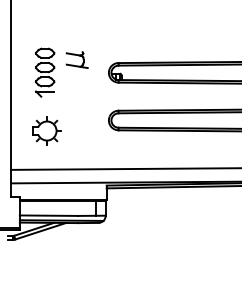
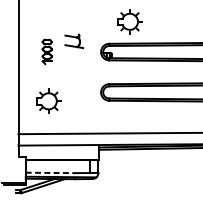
part: (142, 36) -> (129, 21), added
part: (45, 72) -> (47, 51), size x0.6
line: (49, 215) -> (50, 172), solid -> dashed

